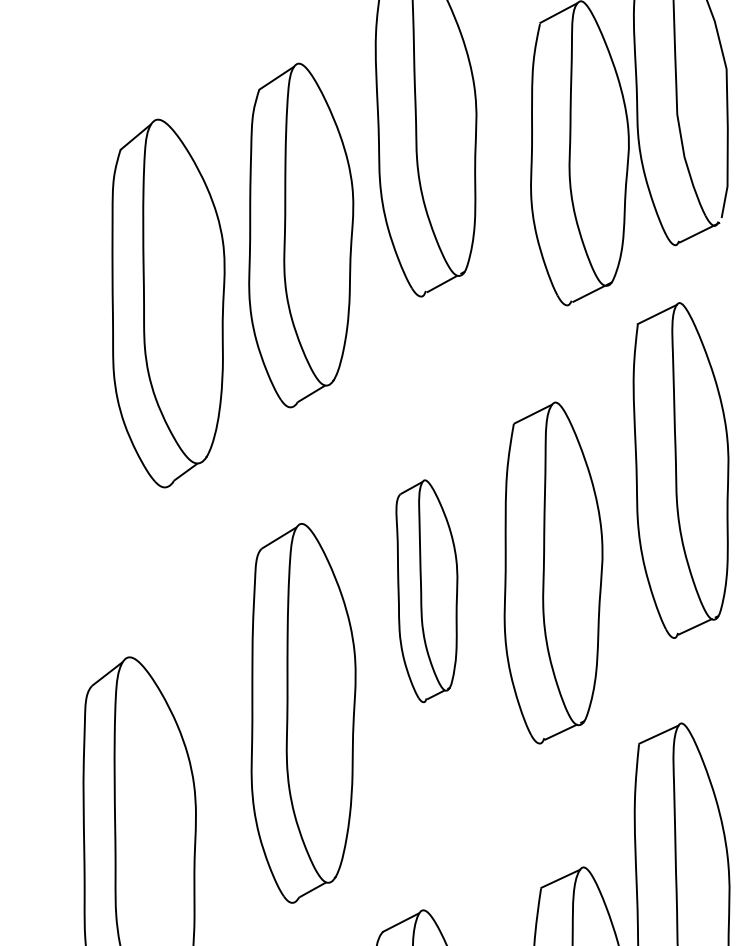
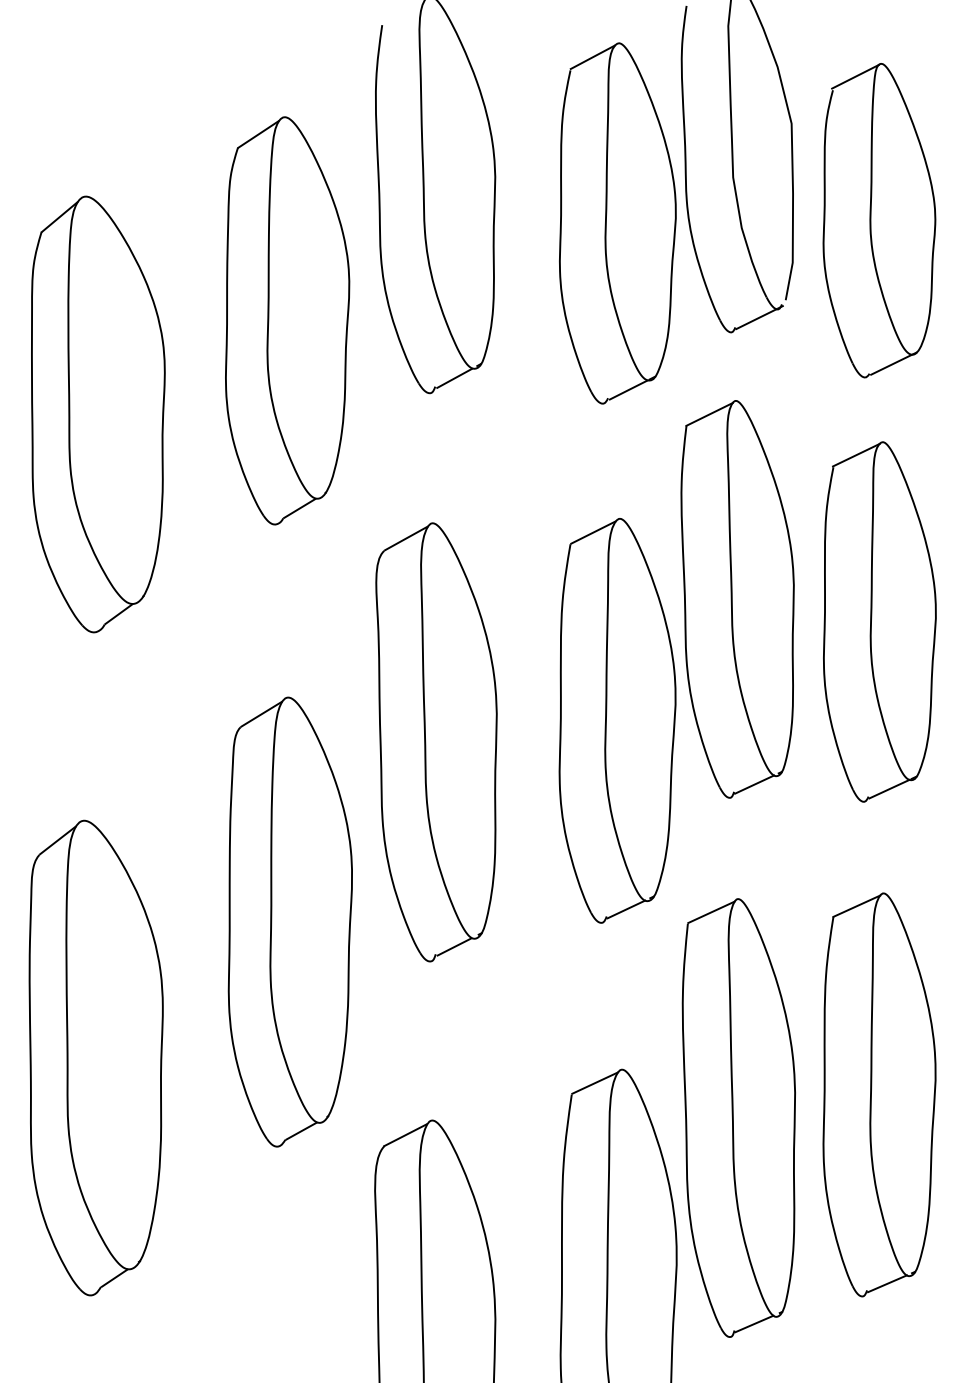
part: (168, 303) -> (98, 414), moved
part: (553, 572) -> (617, 720), moved
part: (426, 591) -> (436, 742), size x1.67
part: (302, 712) -> (289, 921), moved

